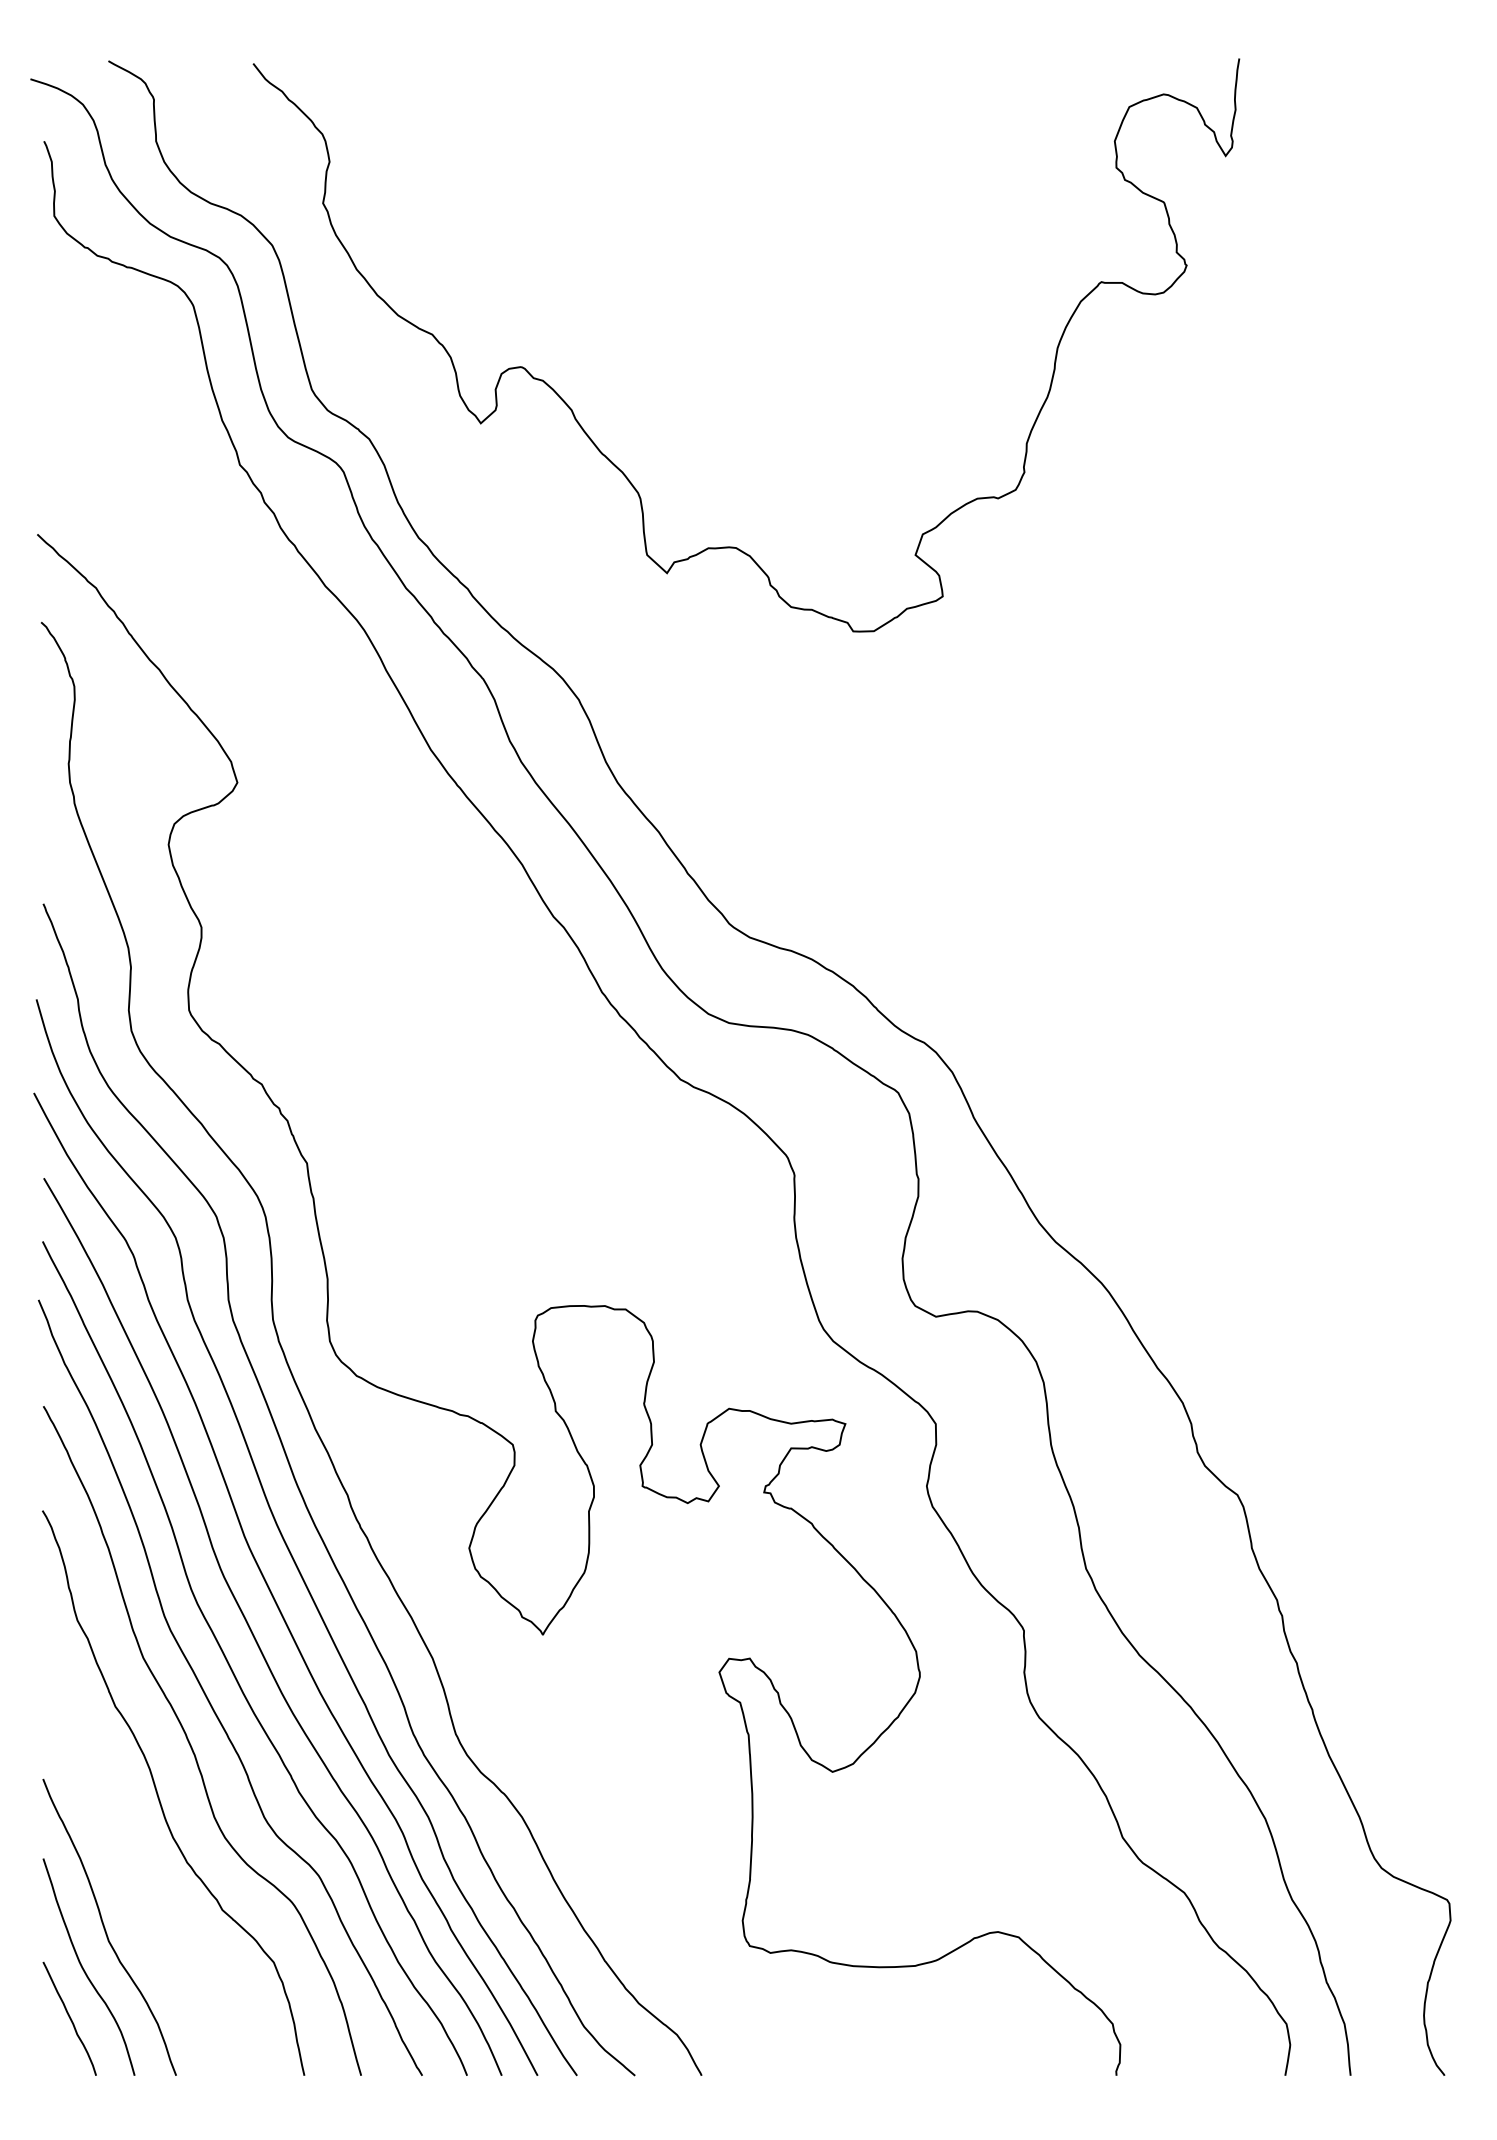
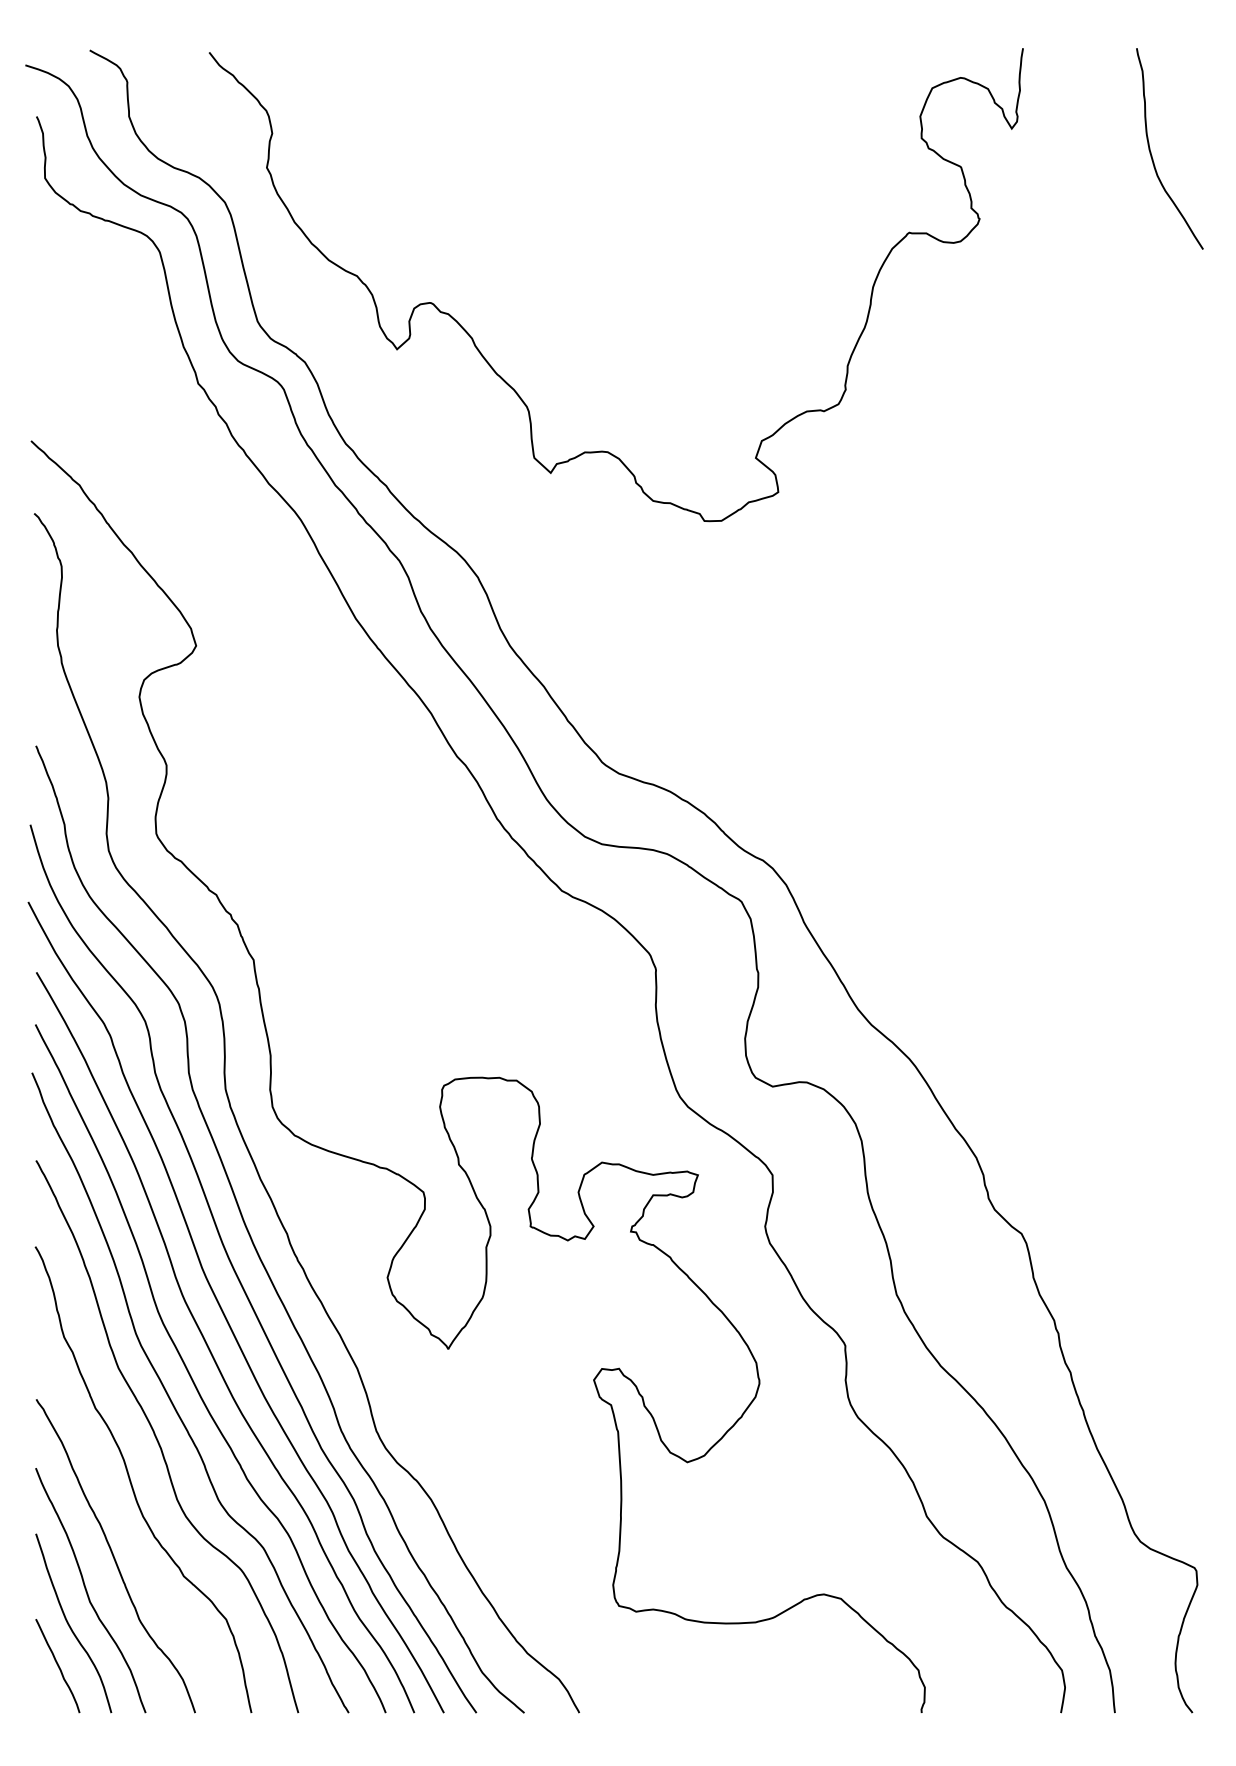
curve: (1395, 187) -> (1151, 154), added
curve: (138, 1885) -> (114, 1556), added

